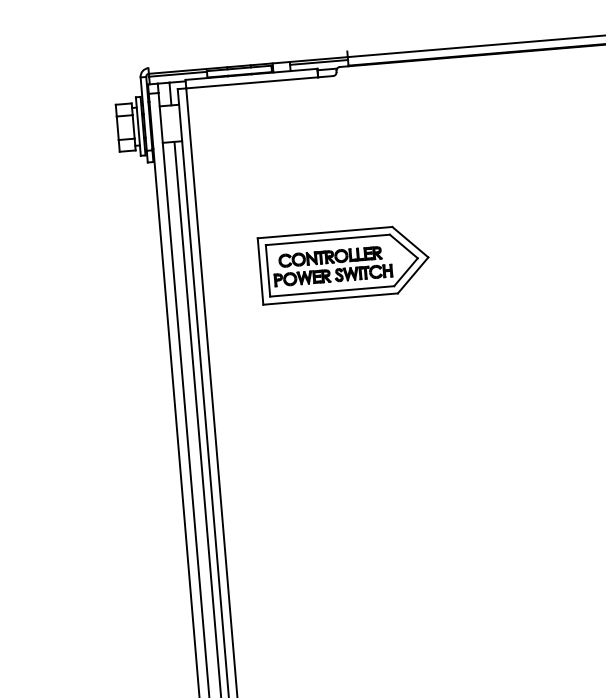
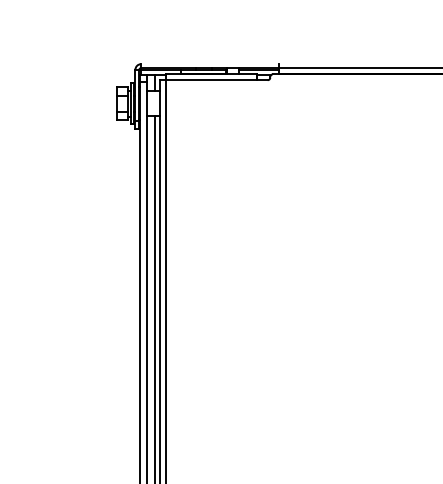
part: (344, 264) -> (264, 210), removed

